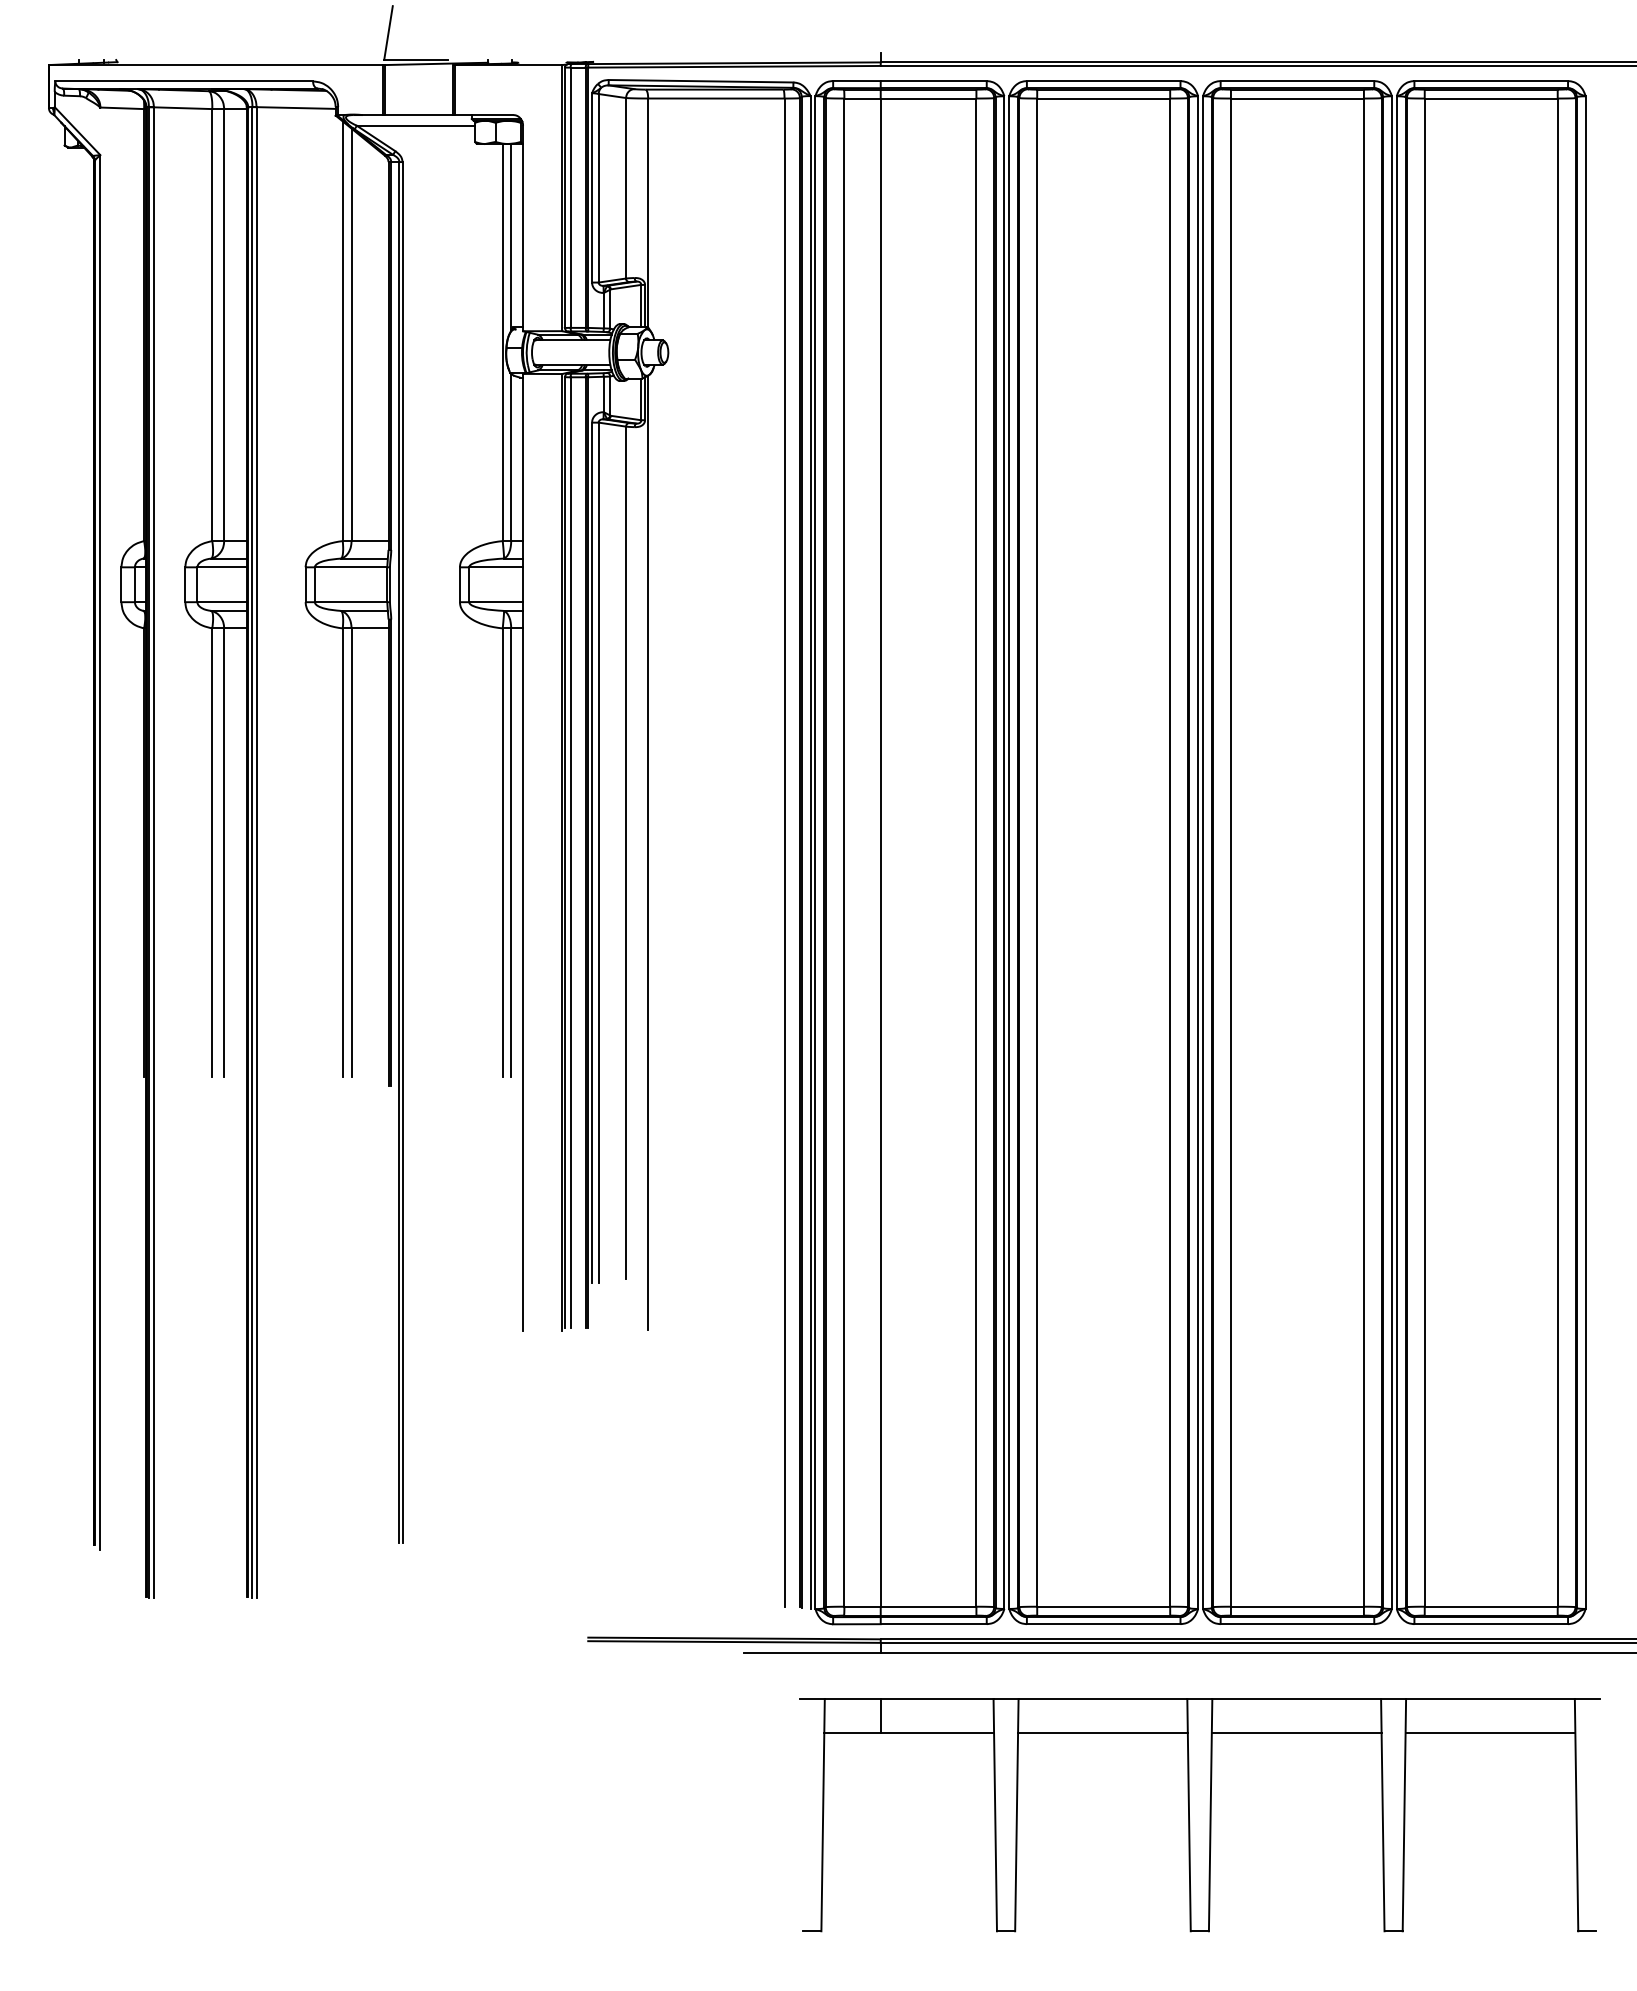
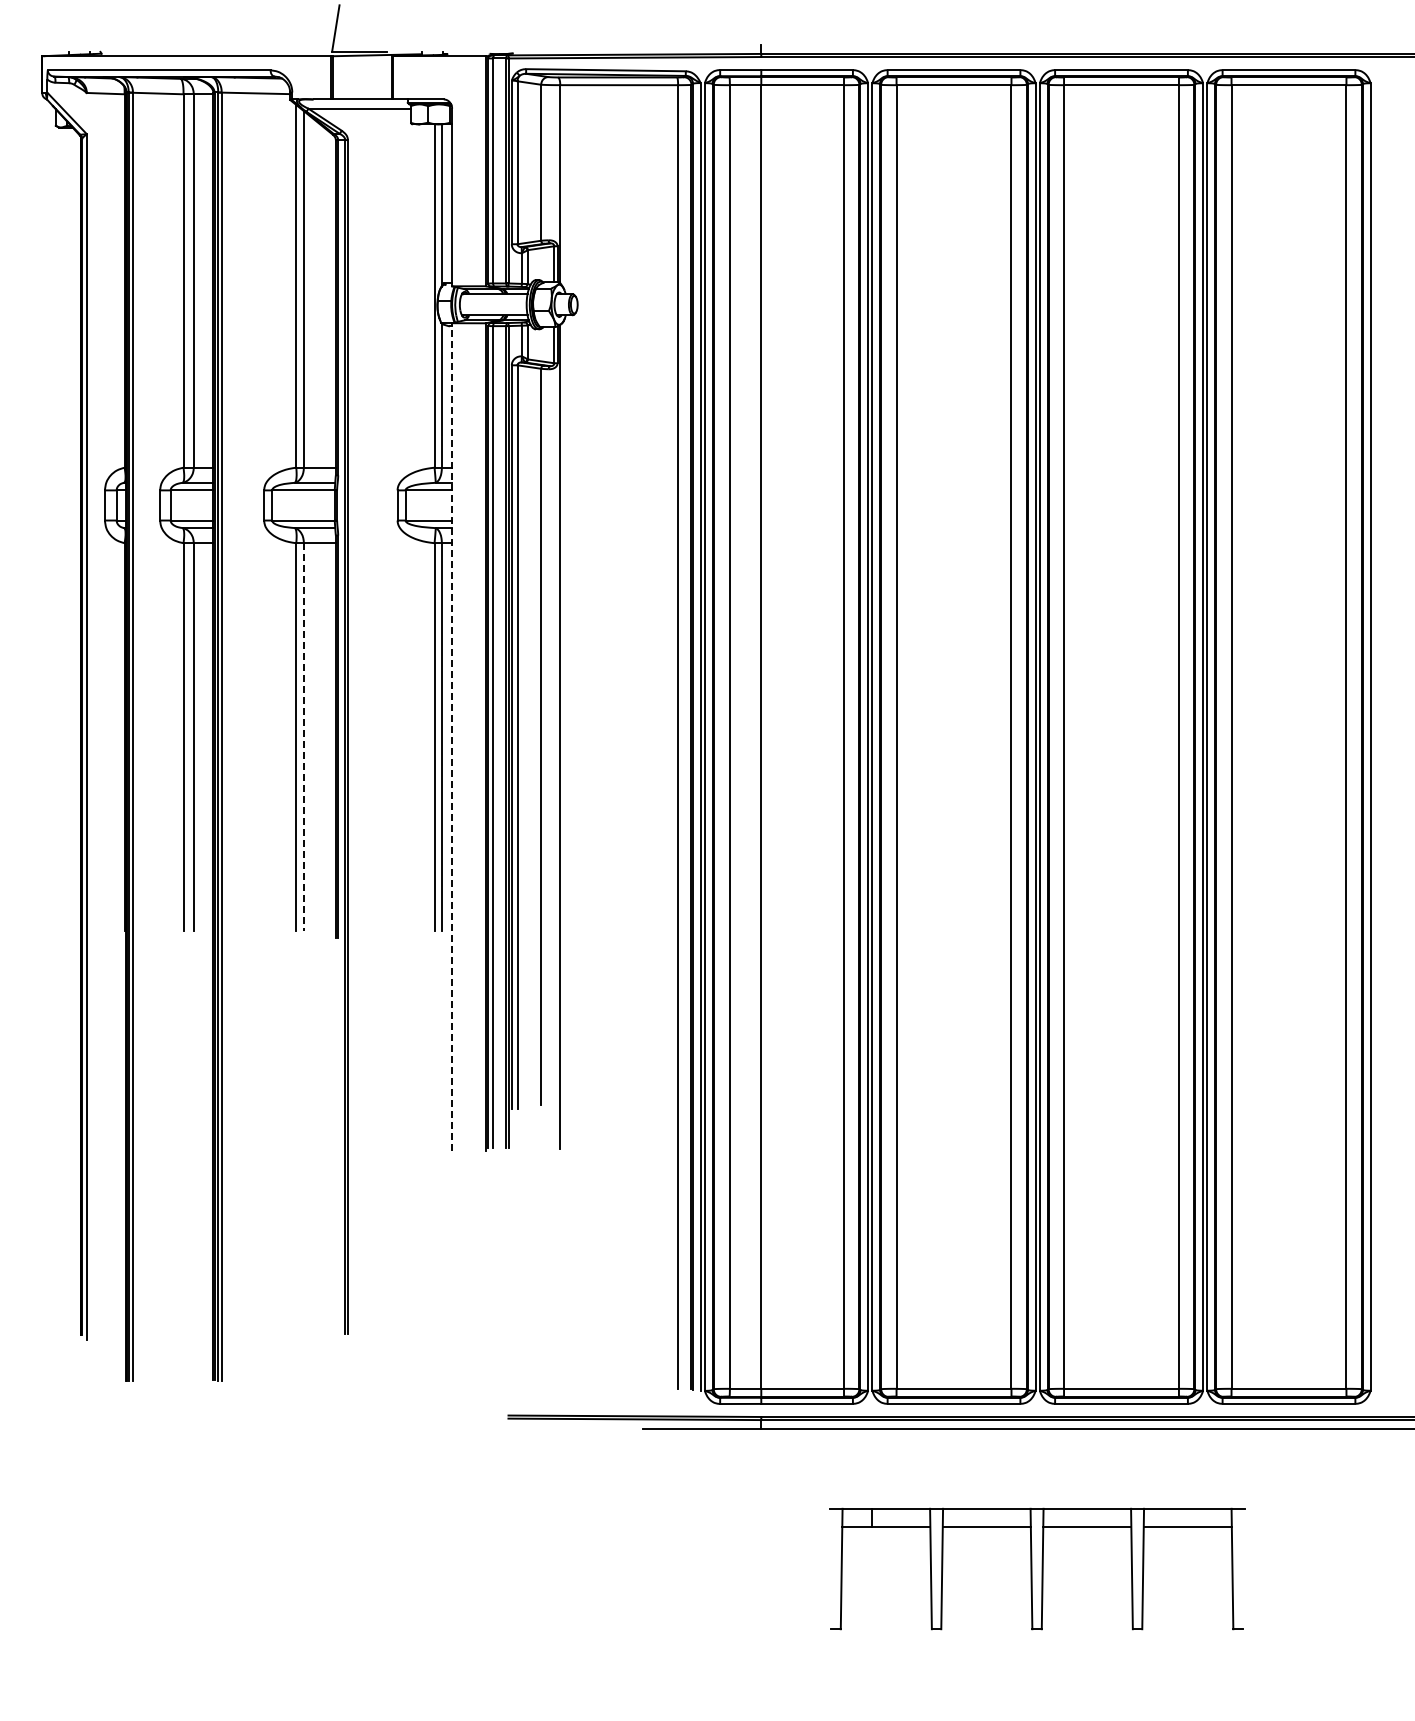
line: (351, 853) -> (303, 737), solid -> dashed
line: (523, 853) -> (452, 737), solid -> dashed
part: (1199, 1814) -> (1036, 1568), size x0.6

